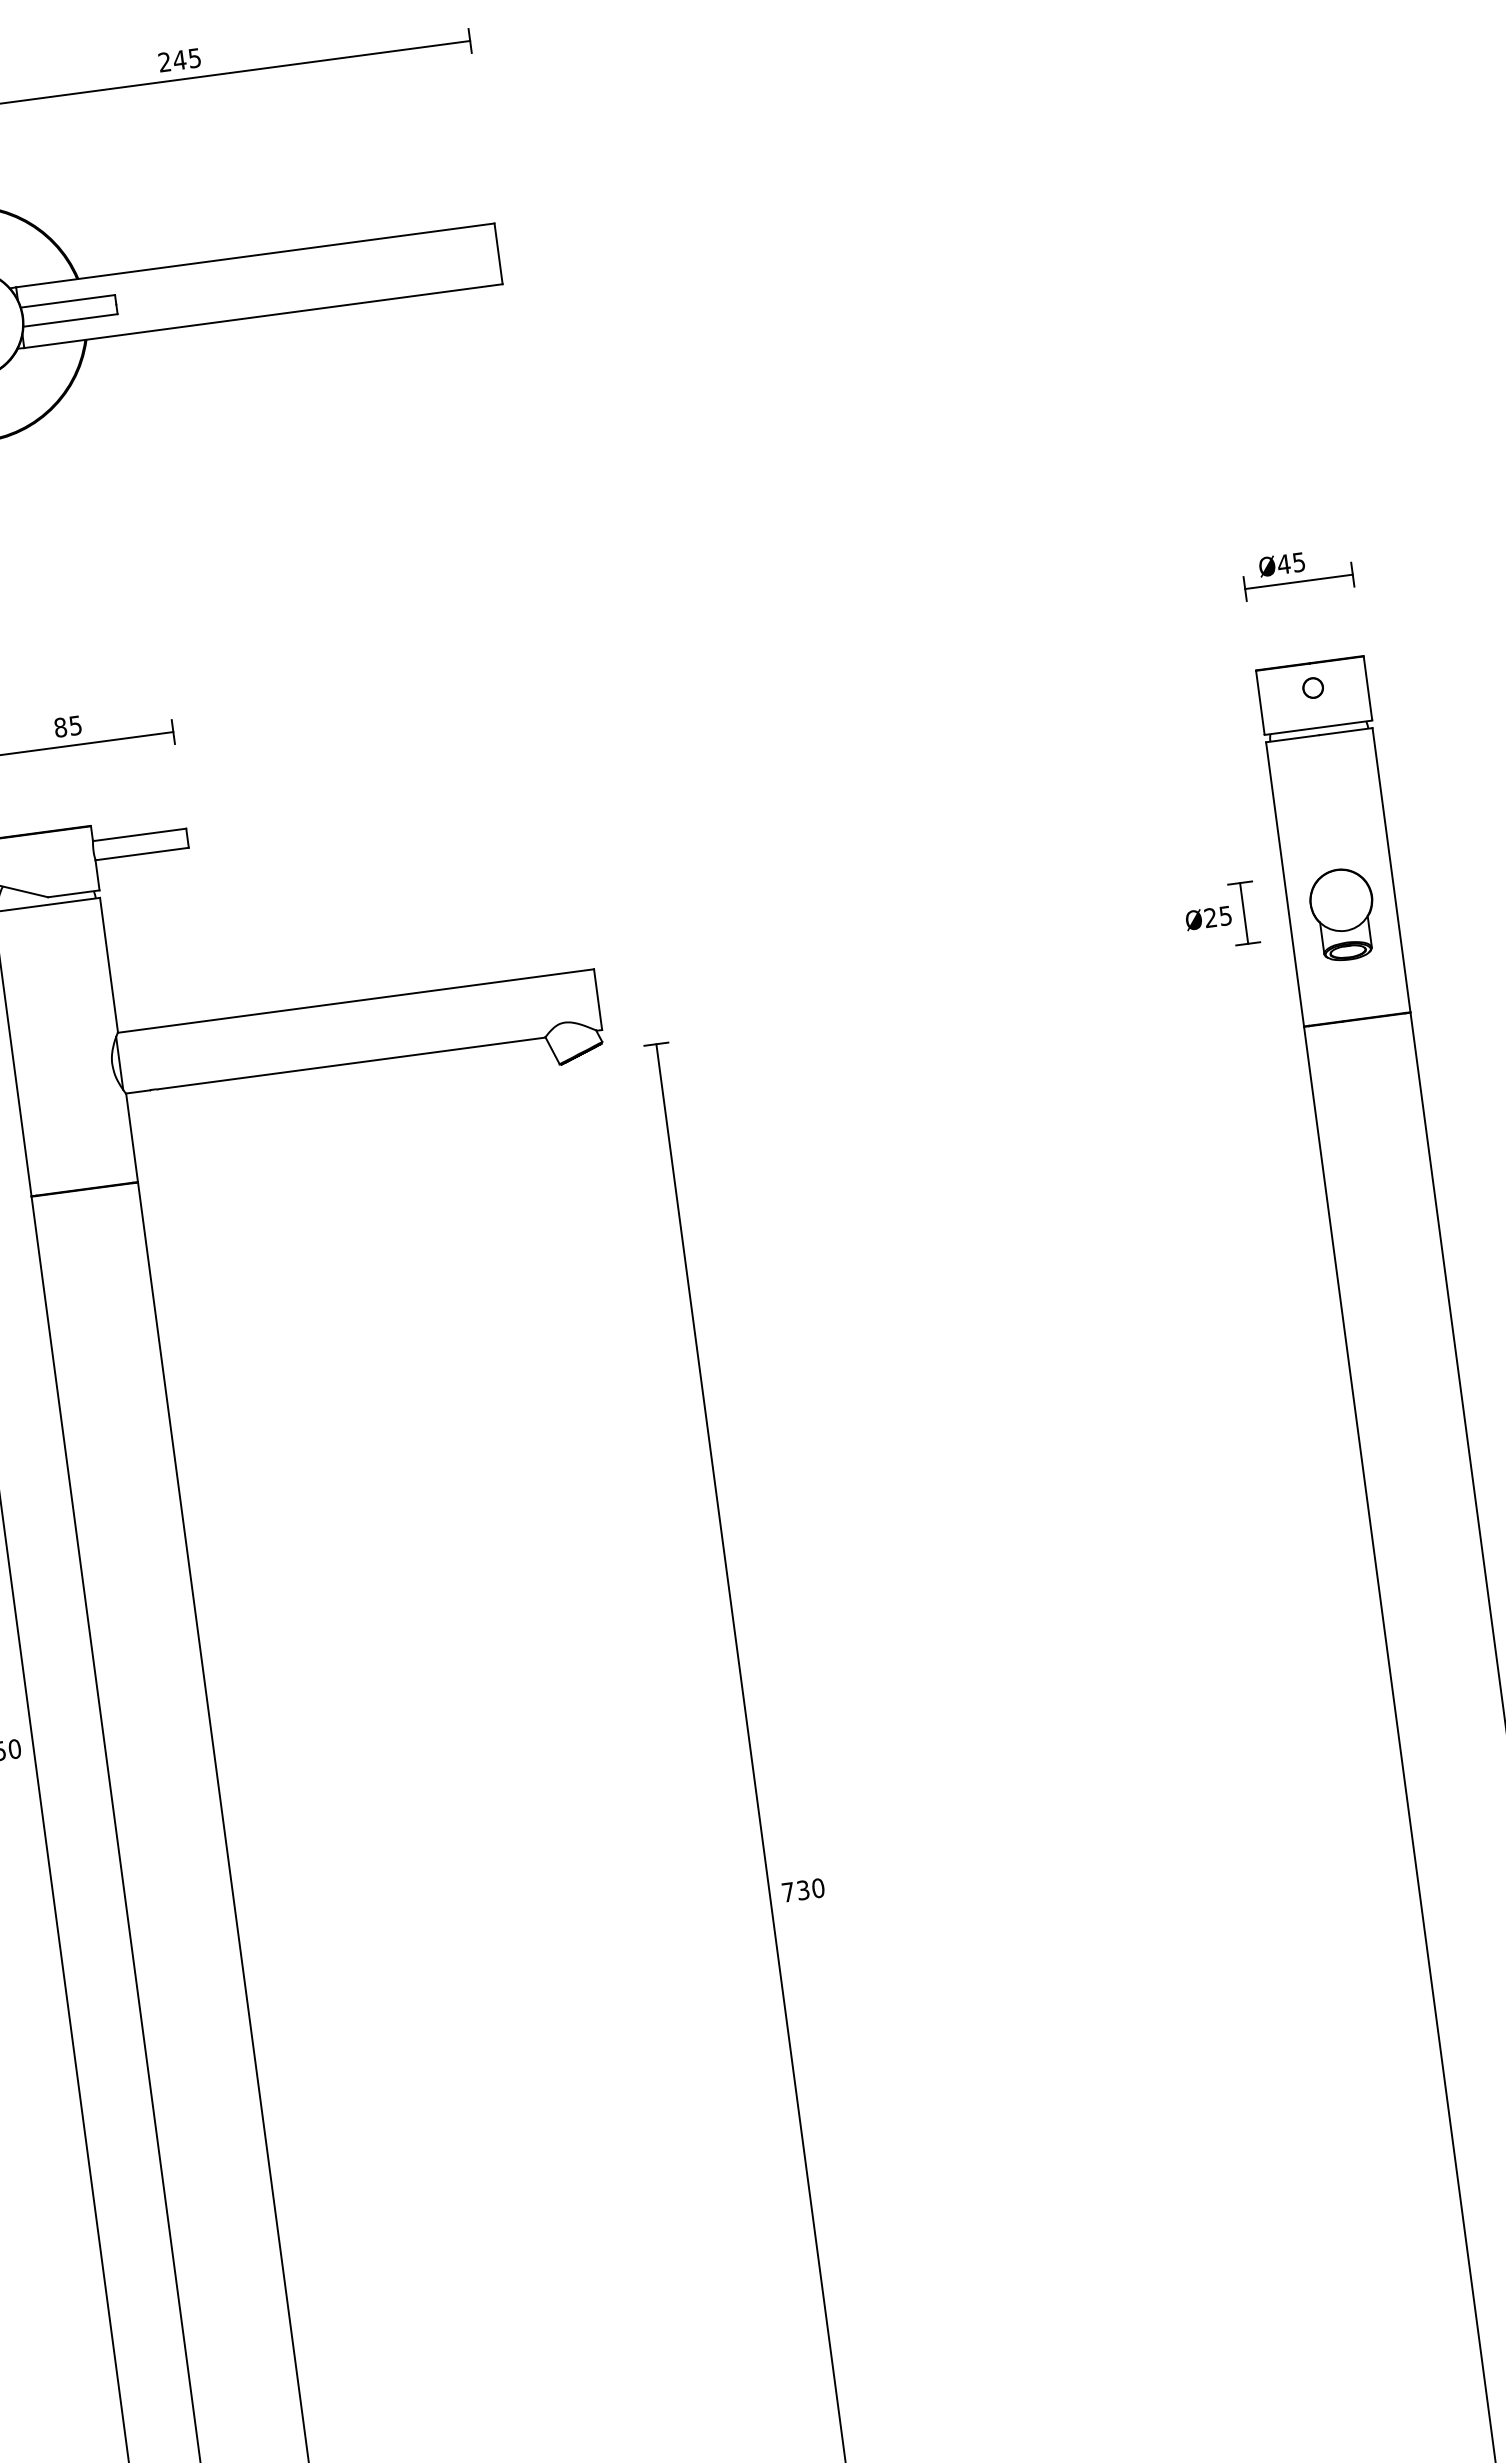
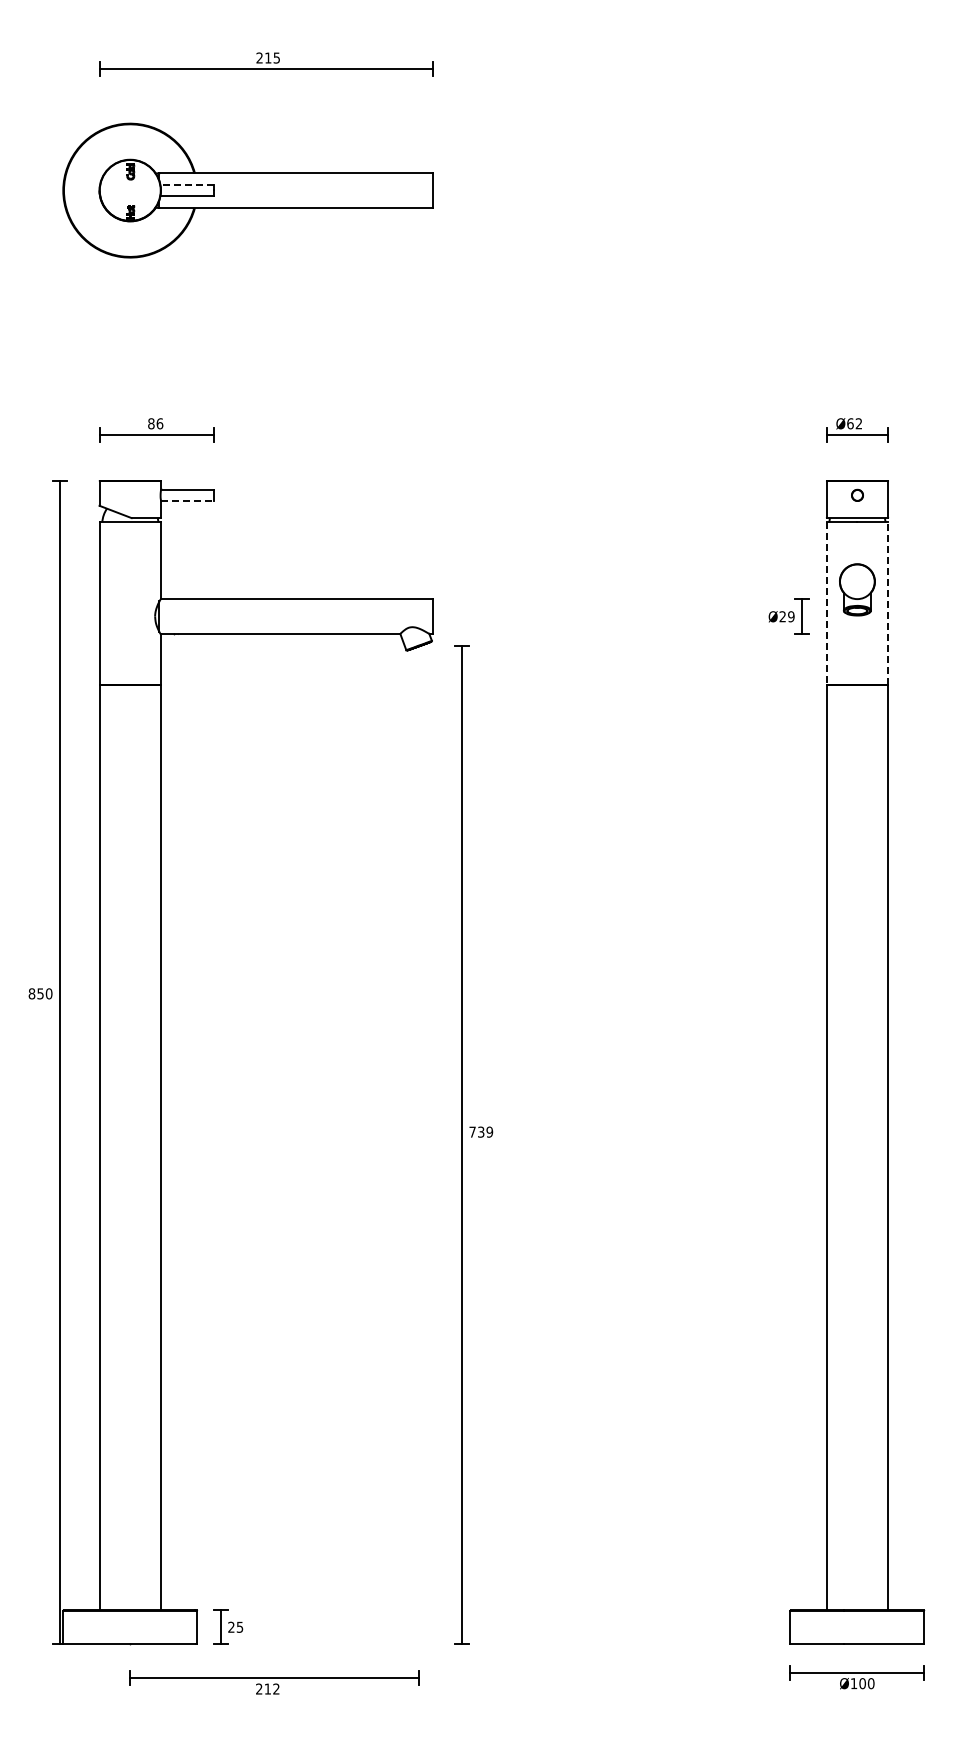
text: (178, 59) -> (267, 57), 245 -> 215
line: (68, 302) -> (187, 185), solid -> dashed
text: (1291, 562) -> (854, 423), Ø45 -> Ø62
text: (74, 725) -> (159, 423), 85 -> 86
line: (141, 853) -> (187, 500), solid -> dashed
line: (1390, 870) -> (887, 603), solid -> dashed
line: (1286, 885) -> (827, 604), solid -> dashed
part: (1343, 913) -> (857, 589), moved
text: (1225, 915) -> (791, 616), Ø25 -> Ø29
text: (817, 1887) -> (489, 1131), 730 -> 739

